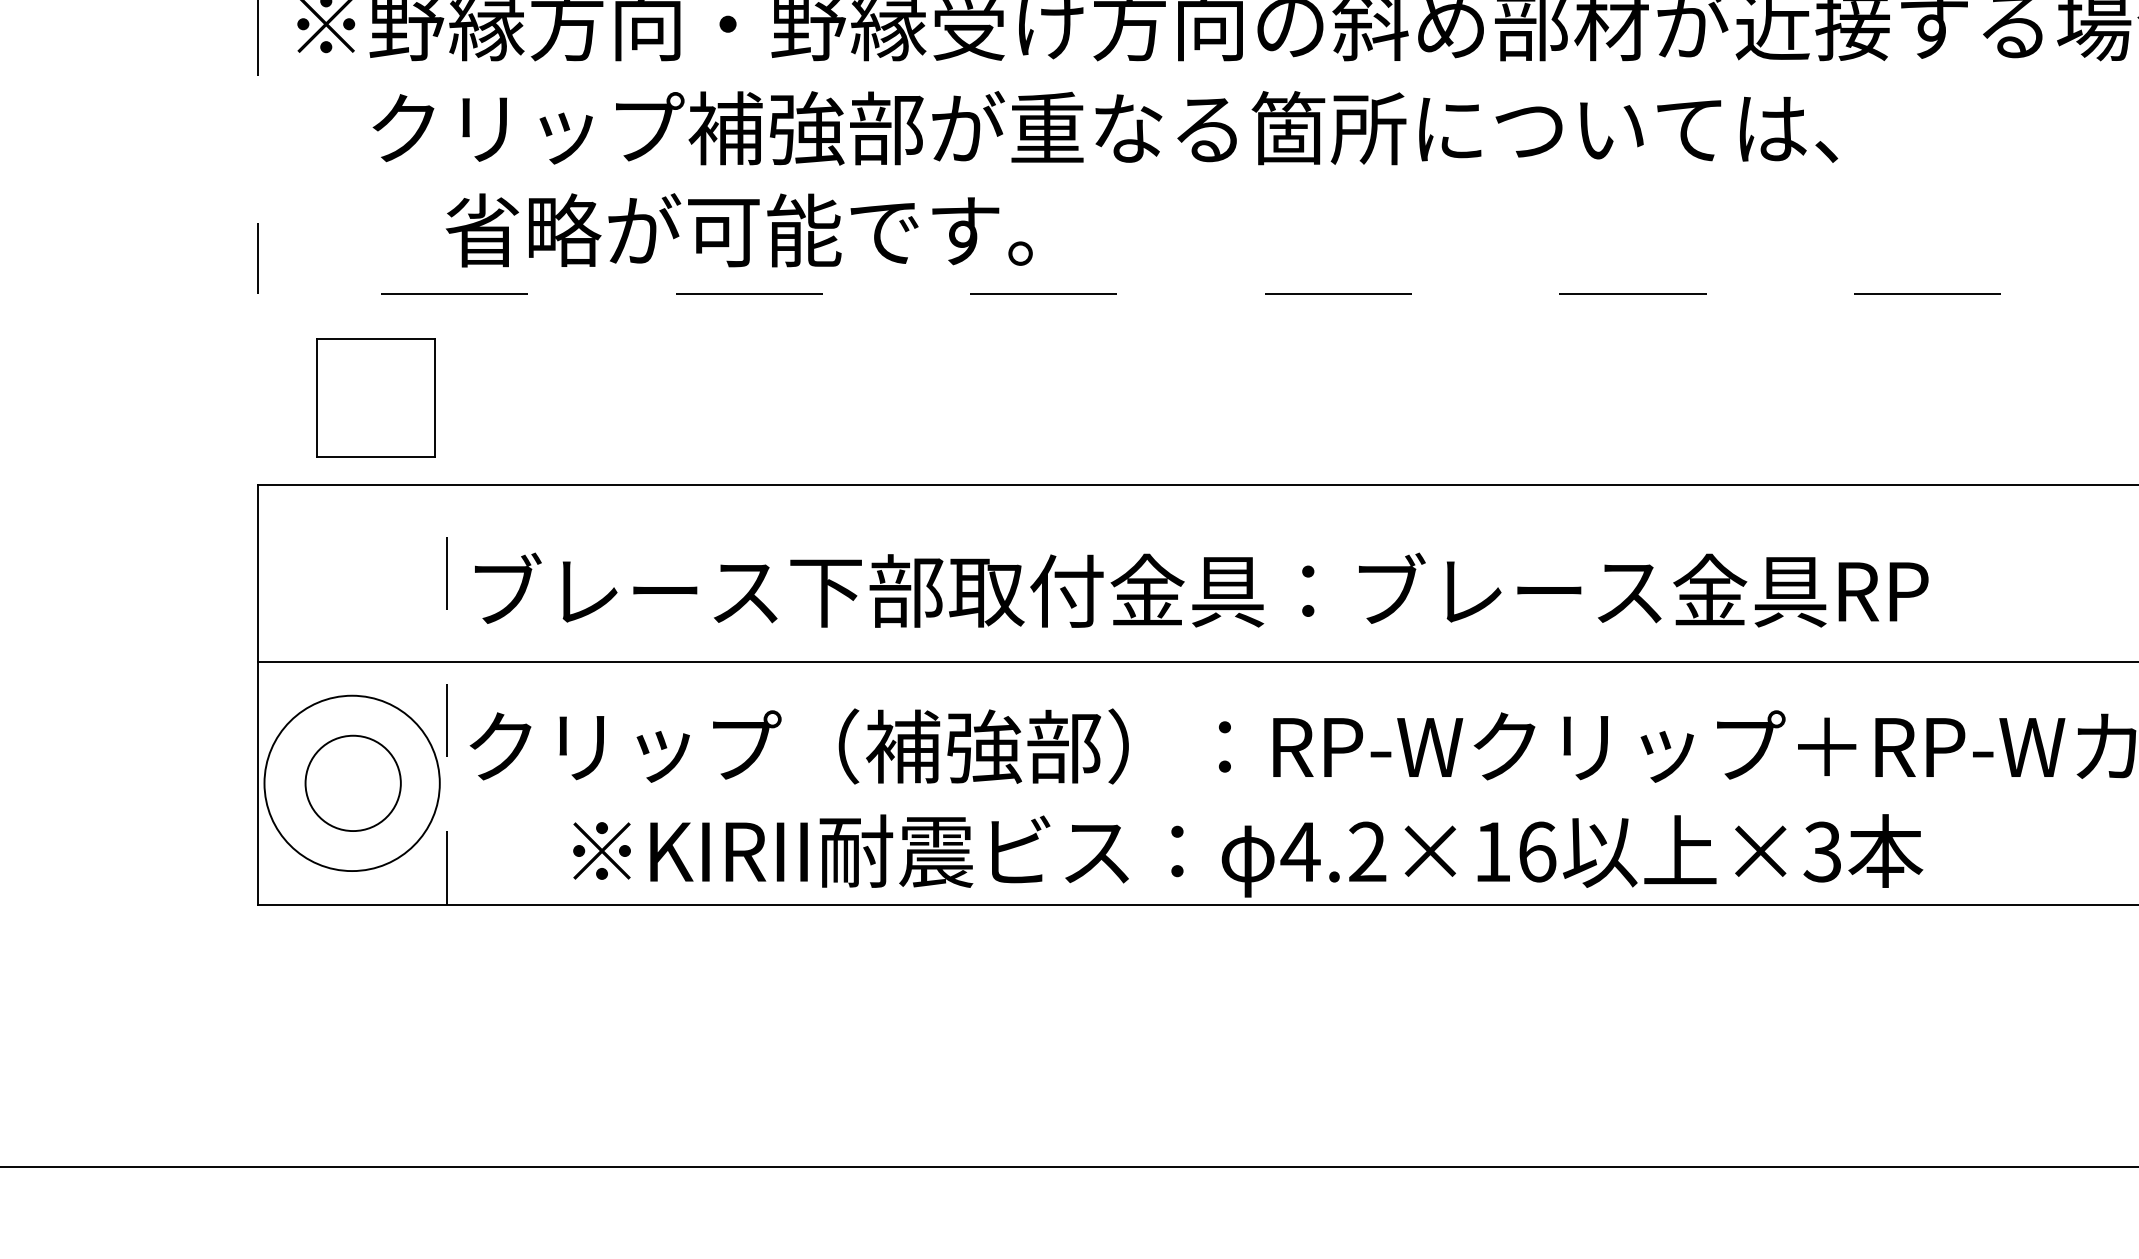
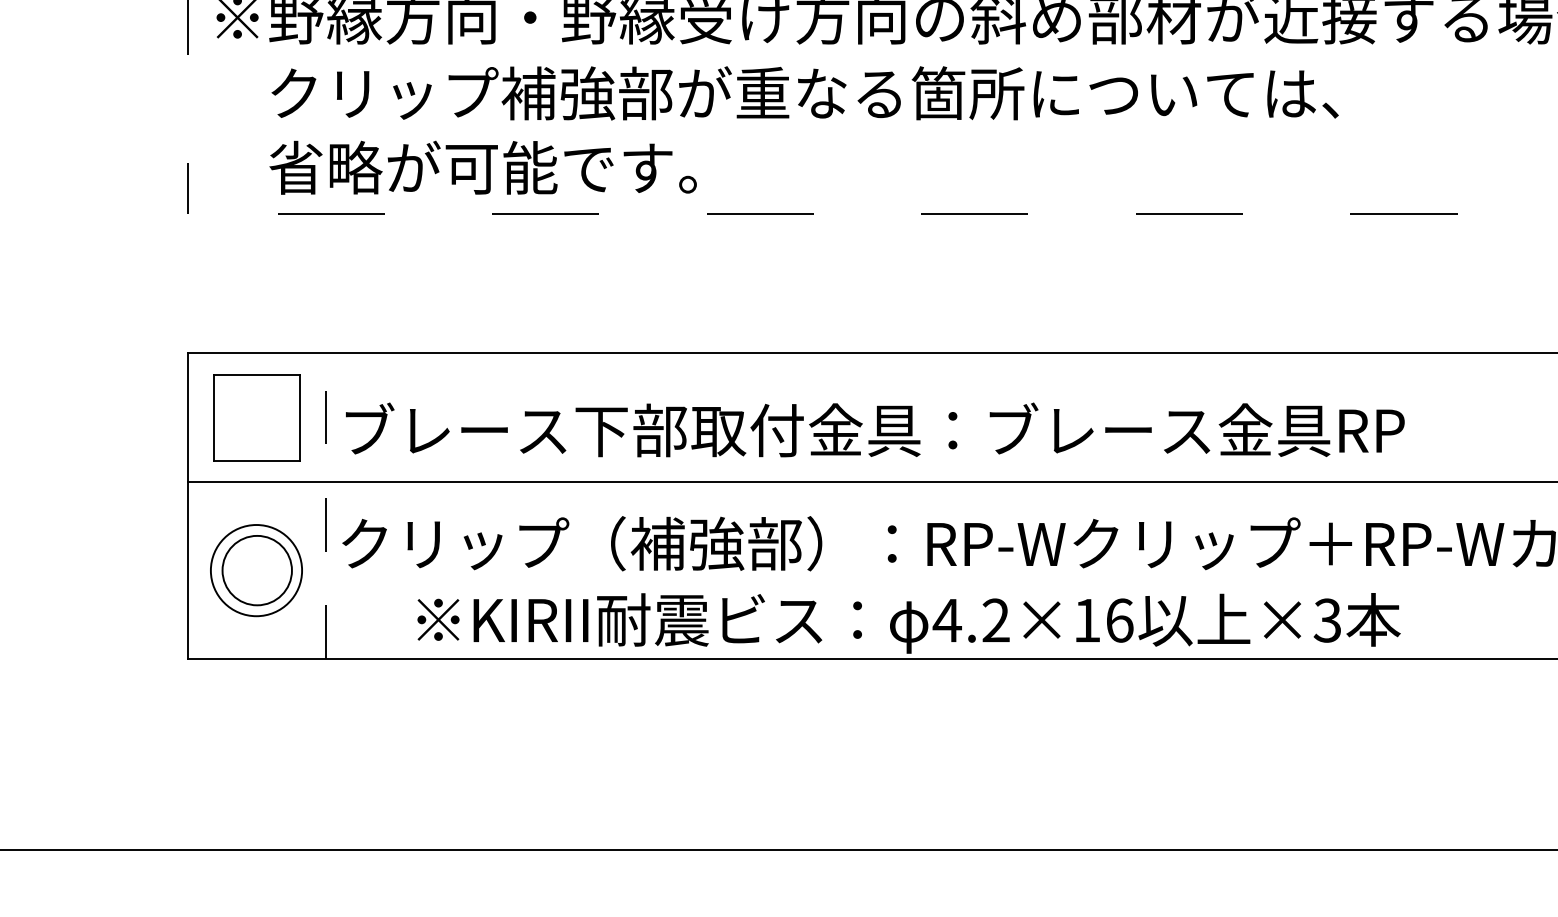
text: (738, 230) -> (482, 167), moved
part: (375, 397) -> (256, 417), moved
circle: (351, 783) -> (256, 570), size x0.71

